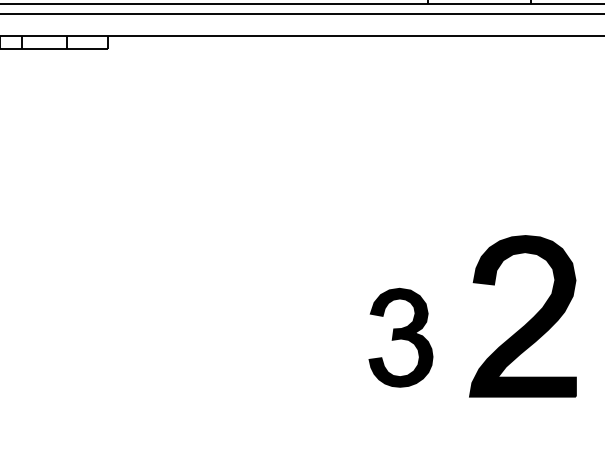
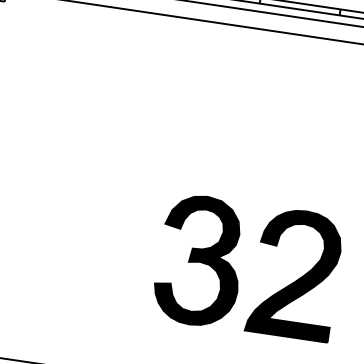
part: (528, 321) -> (299, 278), moved
part: (400, 337) -> (199, 260), size x1.67

